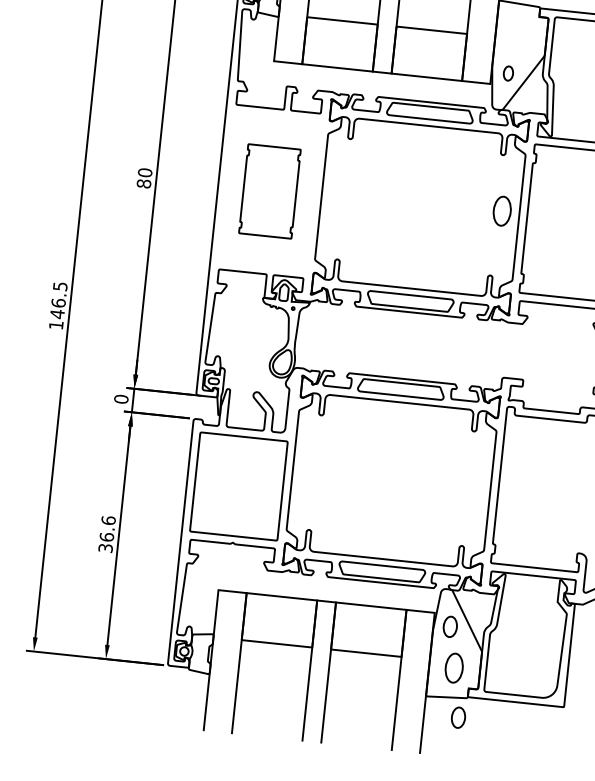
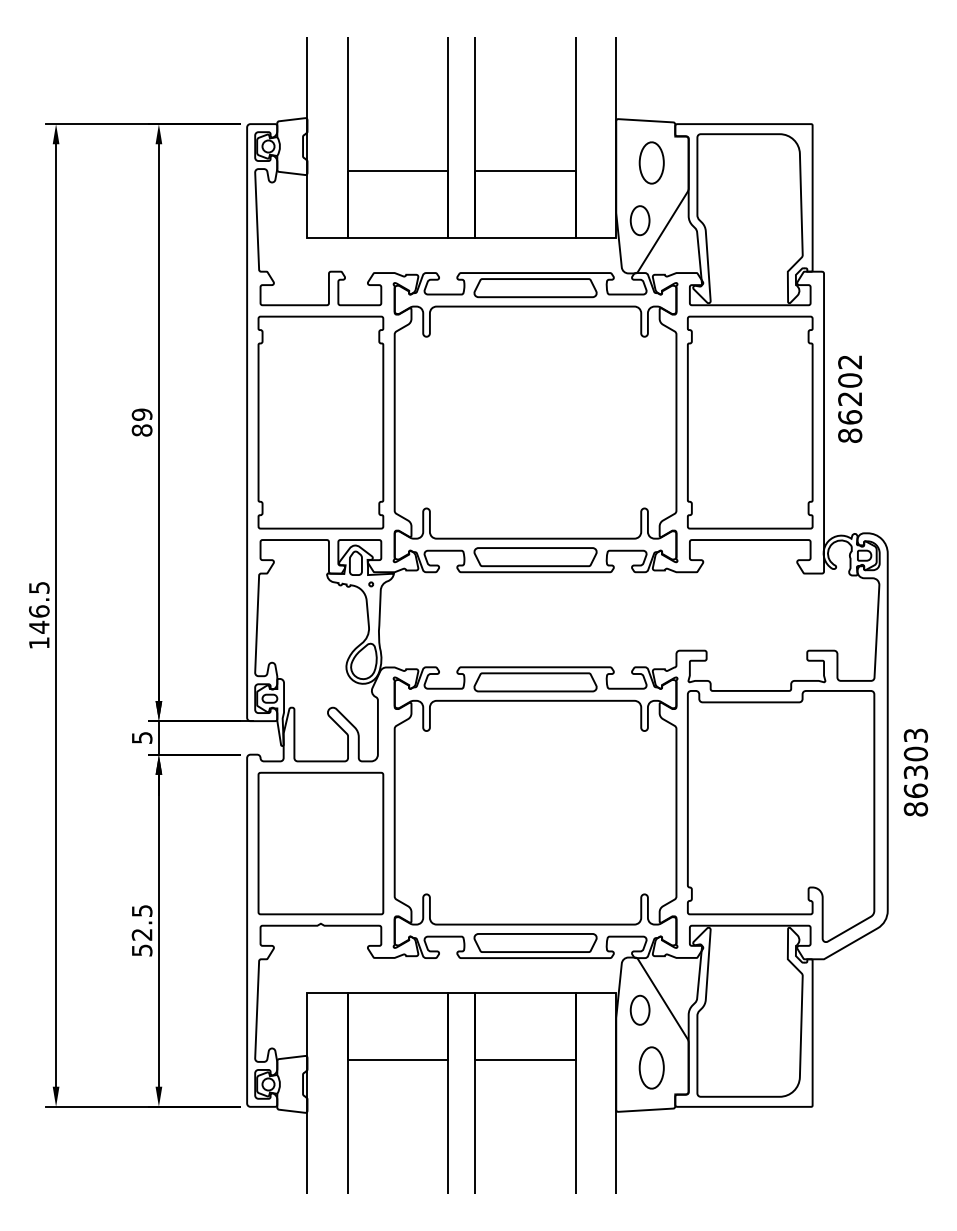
part: (508, 73) -> (639, 220), size x1.43
text: (145, 172) -> (142, 414), 80 -> 89
part: (269, 191) -> (320, 422), size x1.67
part: (502, 210) -> (651, 162), moved
text: (120, 398) -> (141, 737), 0 -> 5
text: (106, 533) -> (141, 929), 36.6 -> 52.5
part: (458, 717) -> (664, 1136), removed

